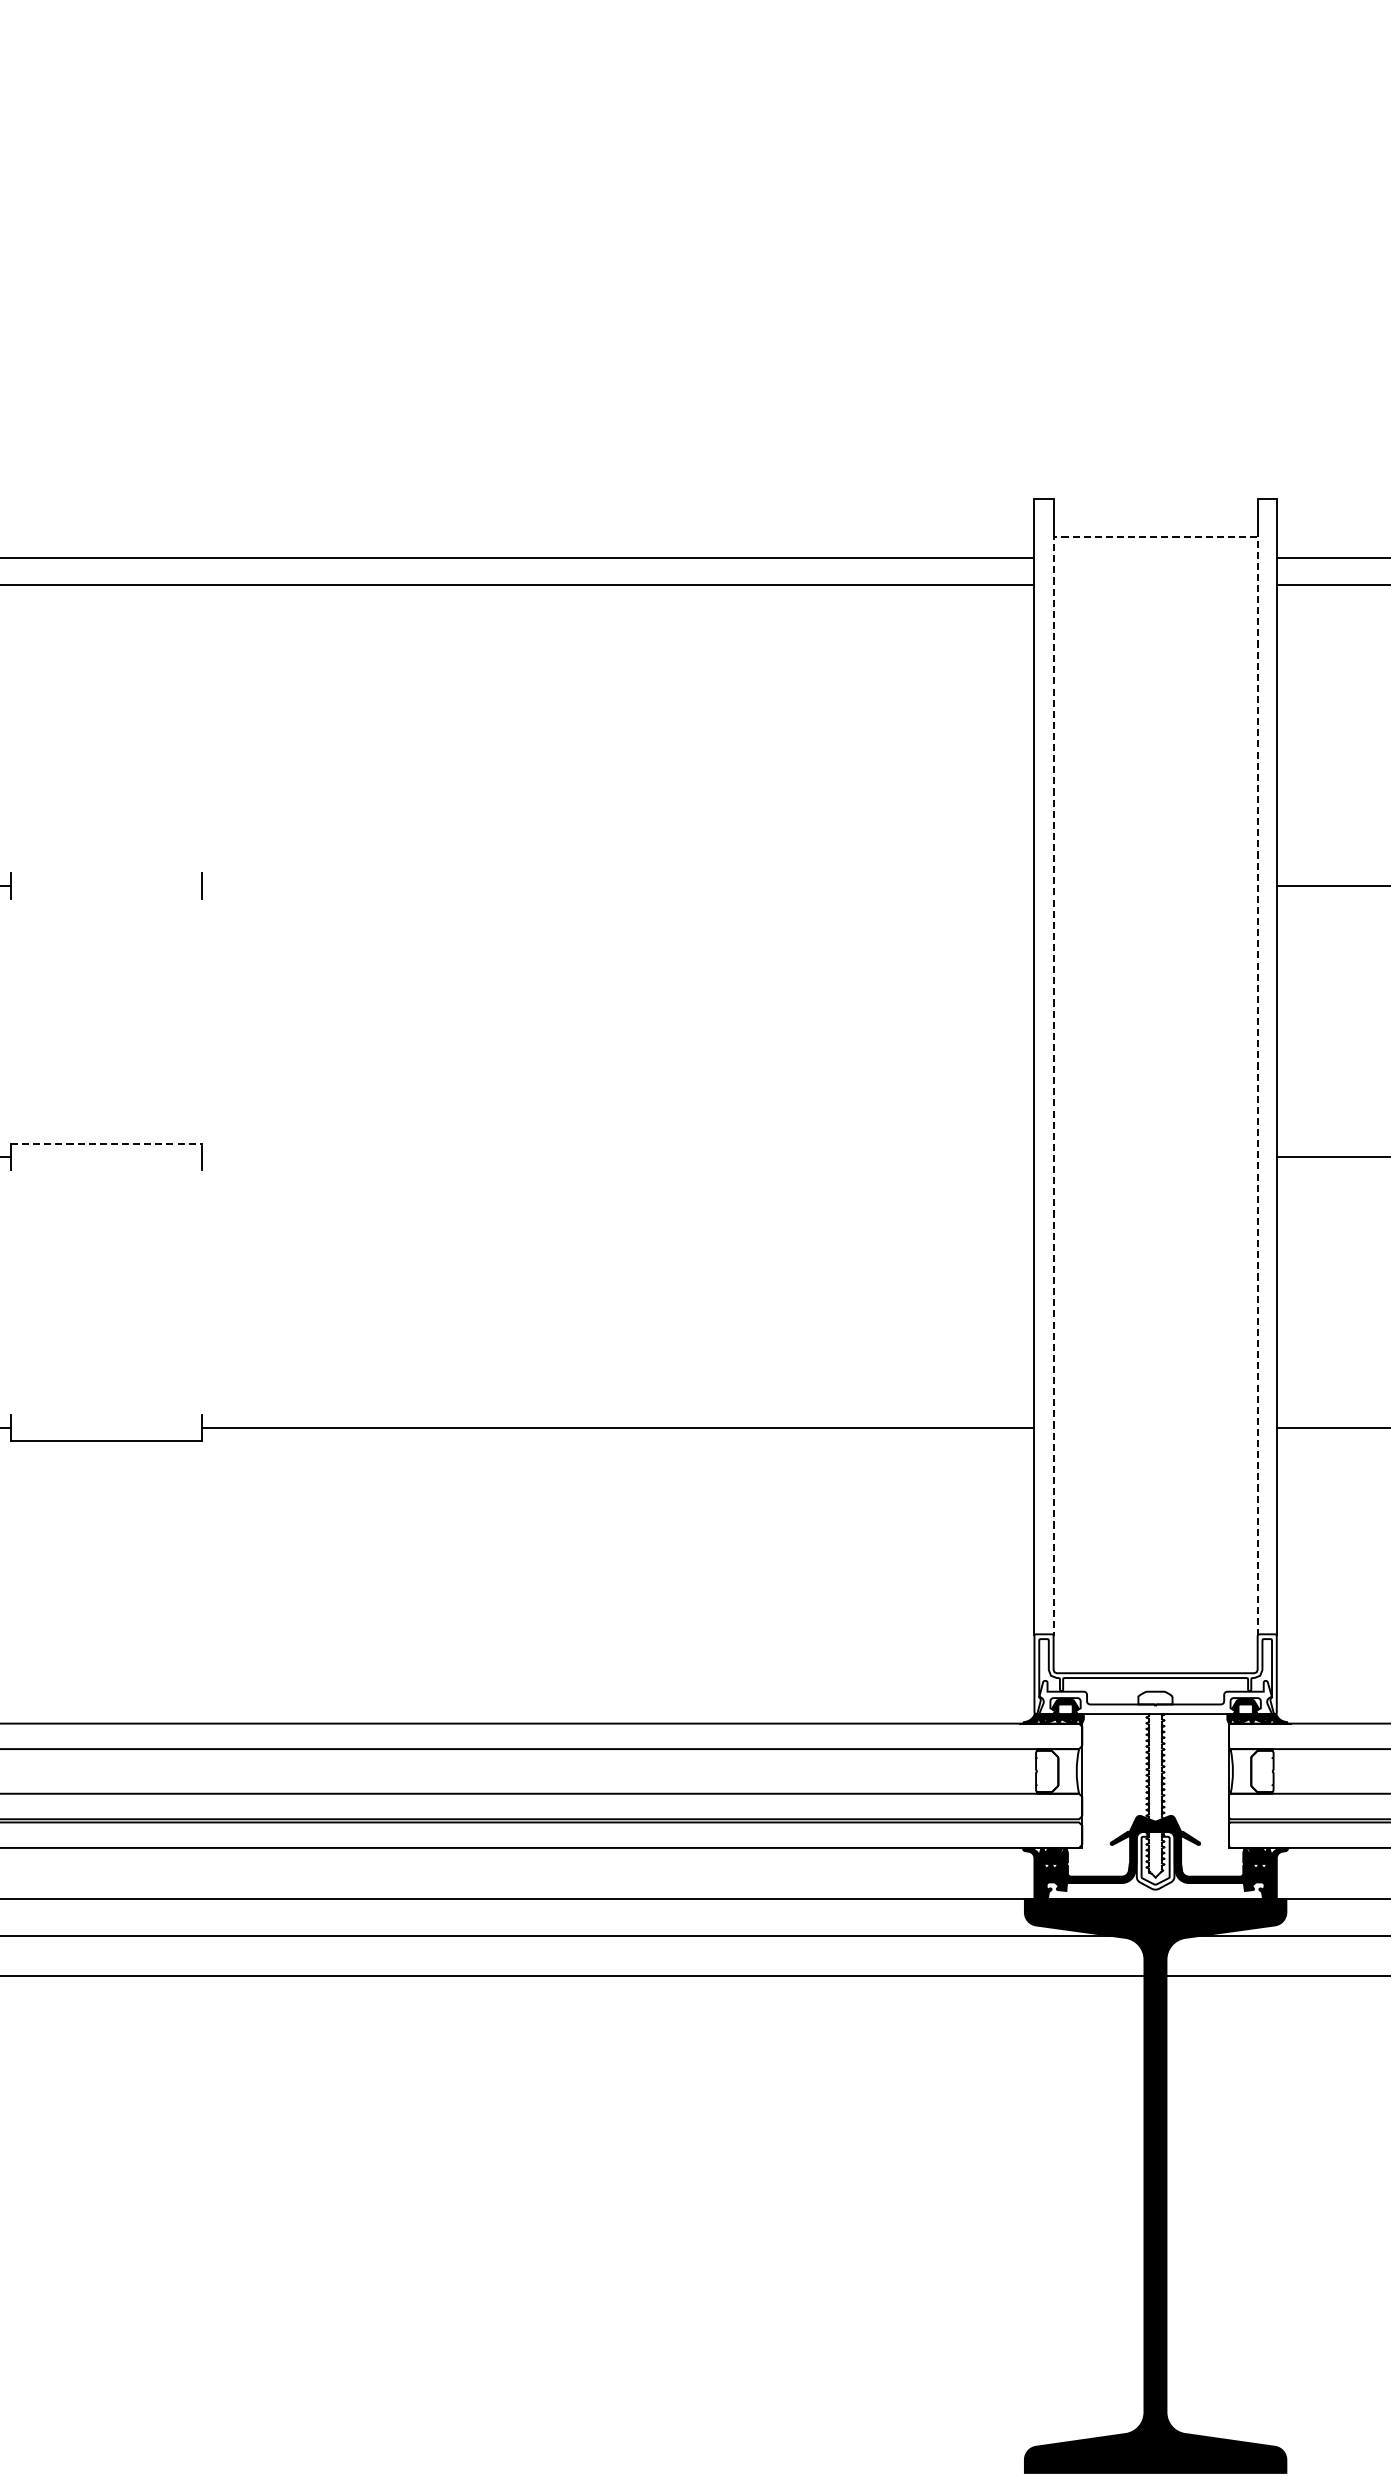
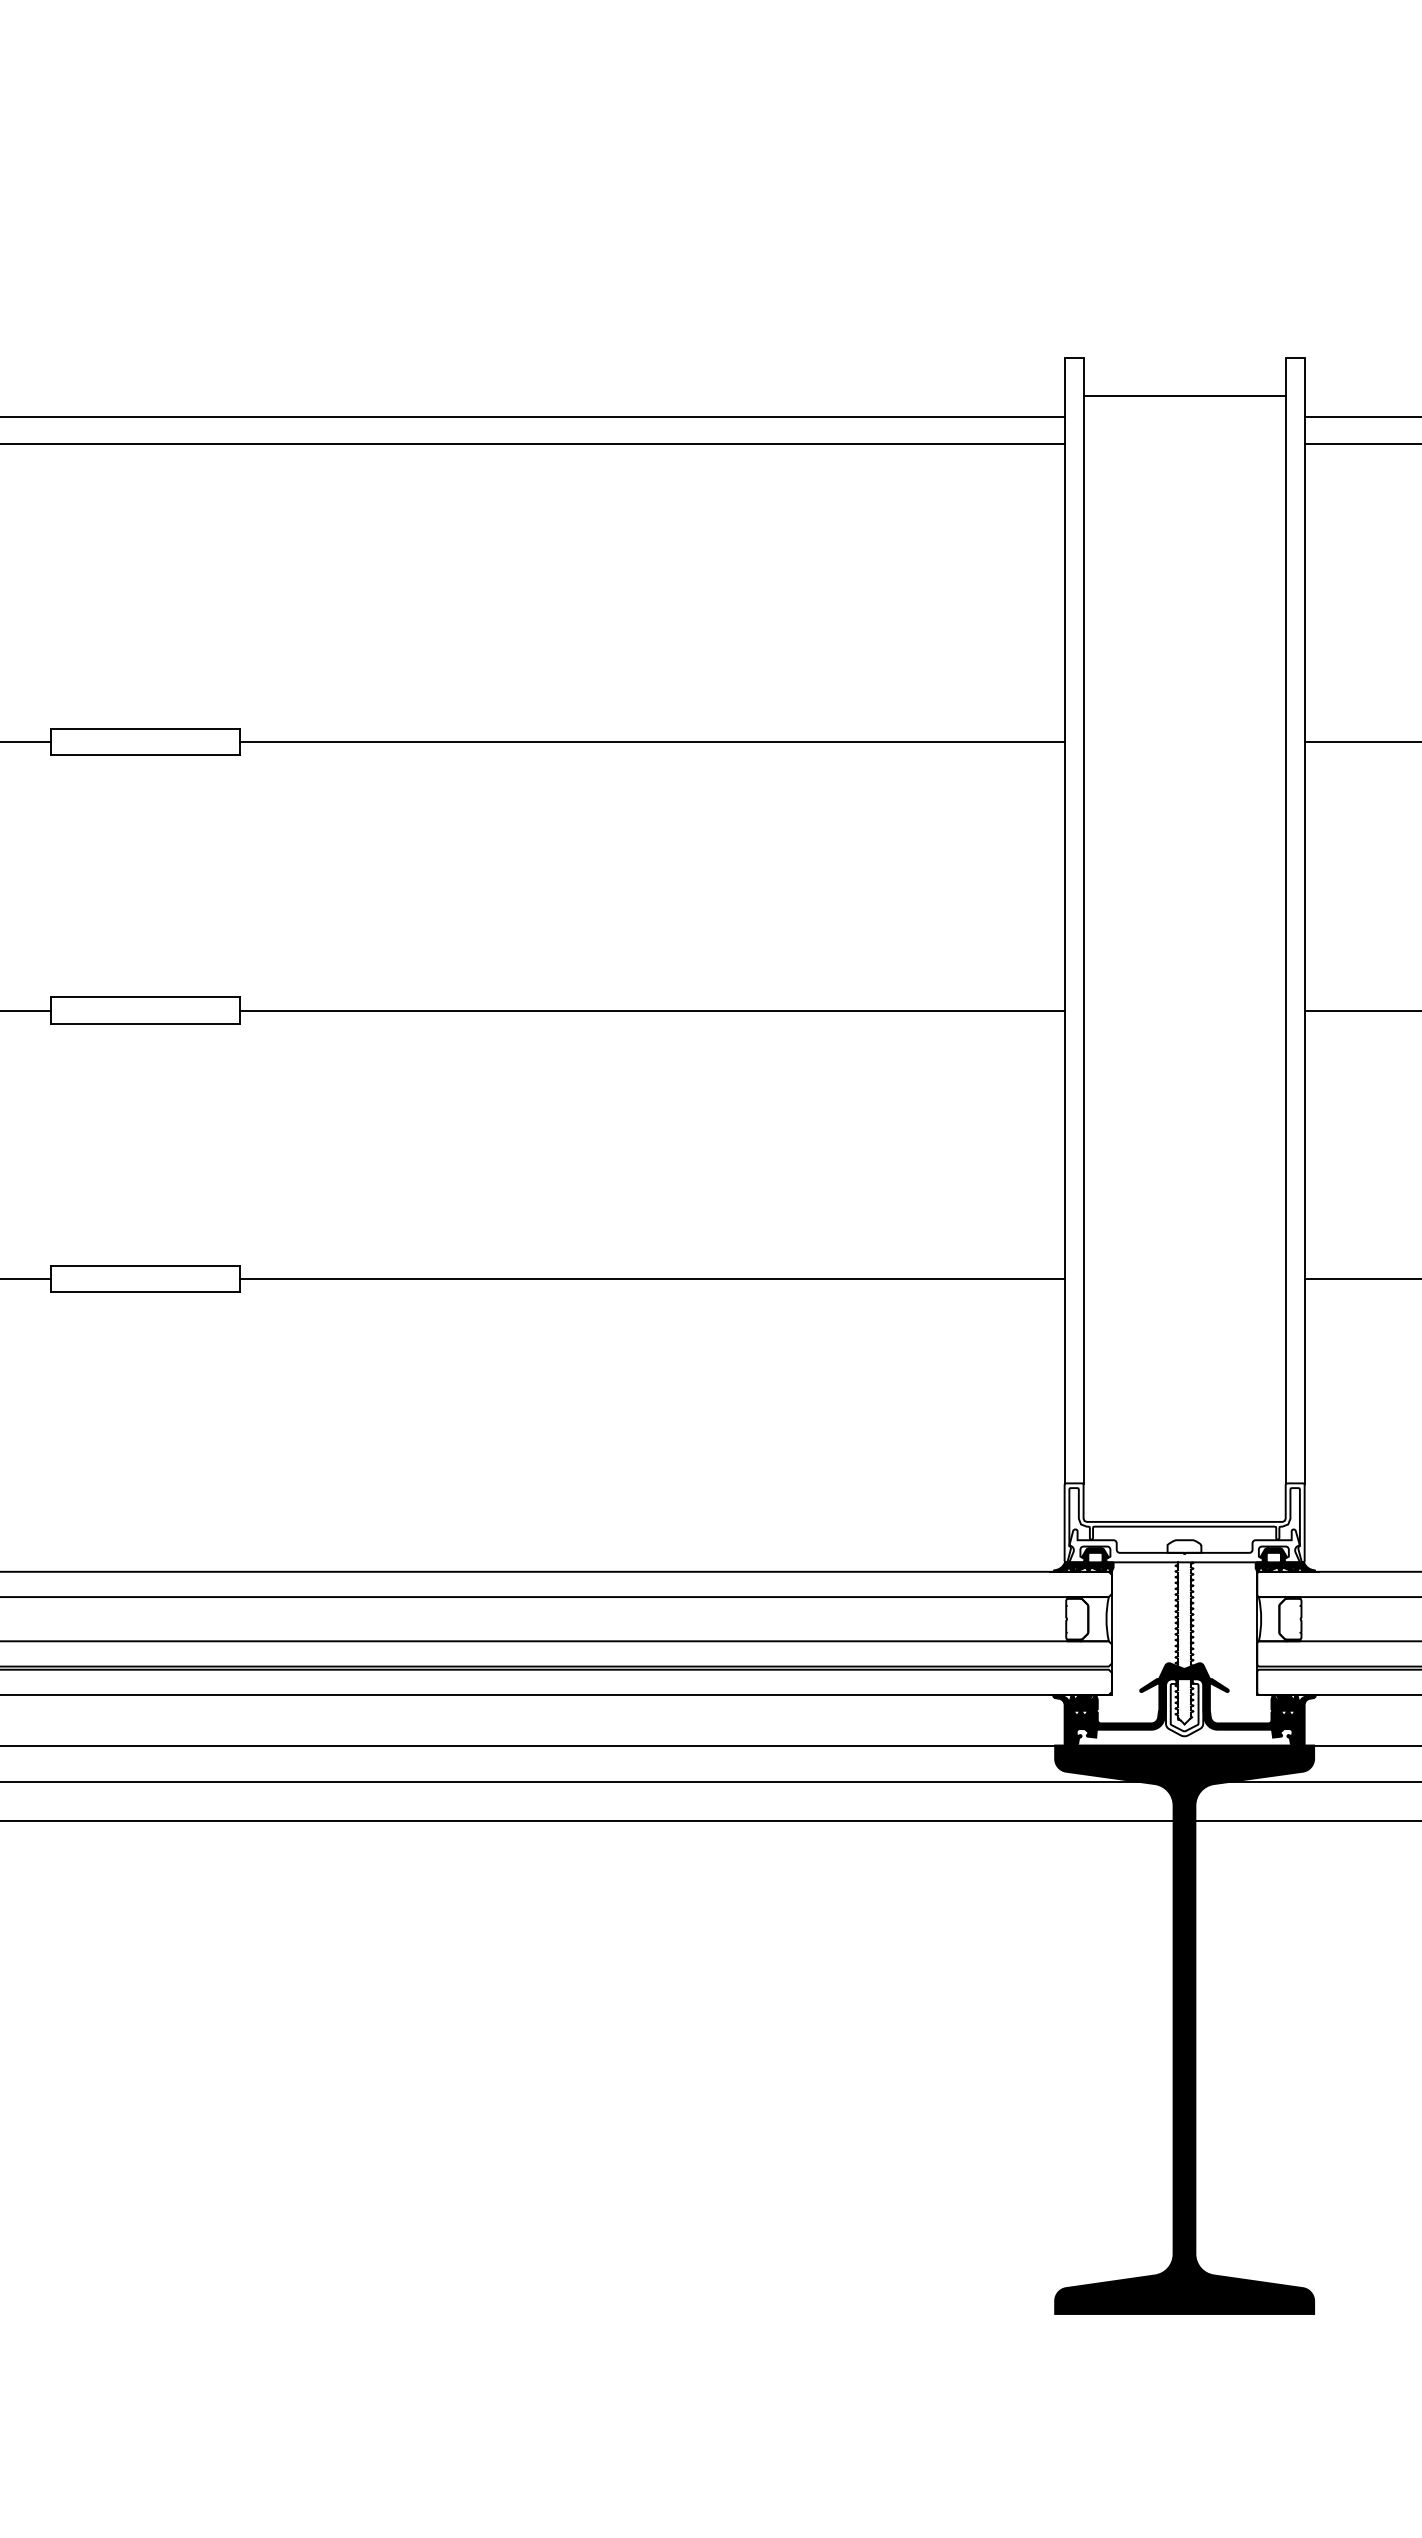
line: (1155, 537) -> (1184, 396), dashed -> solid
line: (106, 872) -> (145, 728), added
line: (618, 886) -> (652, 742), added
line: (106, 899) -> (145, 755), added
line: (106, 1143) -> (145, 997), dashed -> solid
line: (618, 1156) -> (652, 1010), added
line: (106, 1170) -> (145, 1023), added
line: (106, 1414) -> (145, 1265), added

